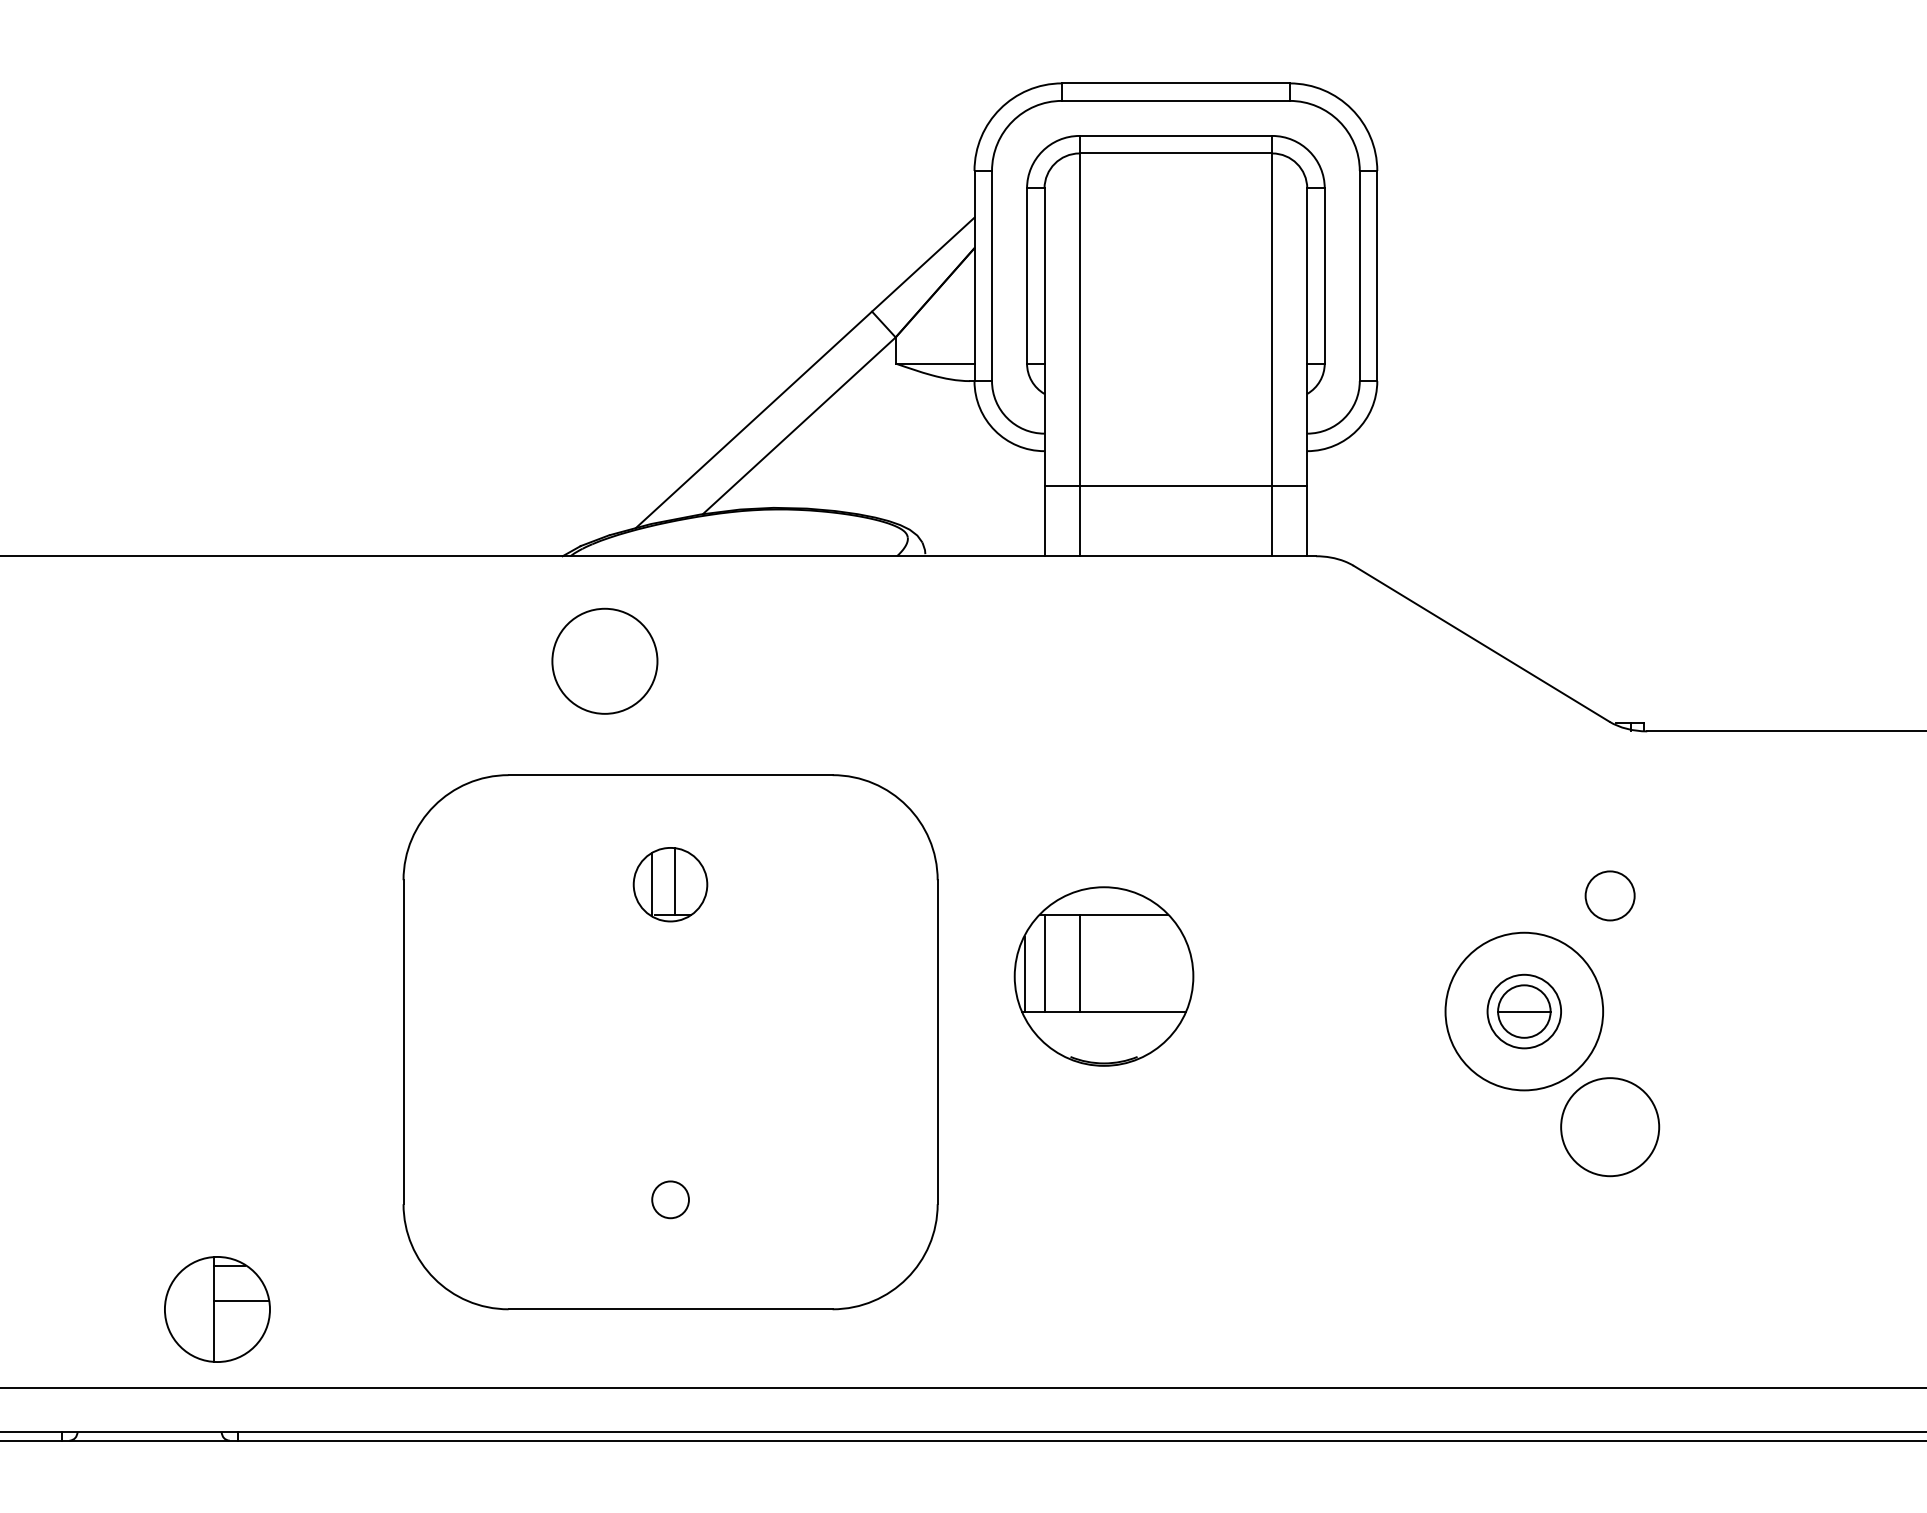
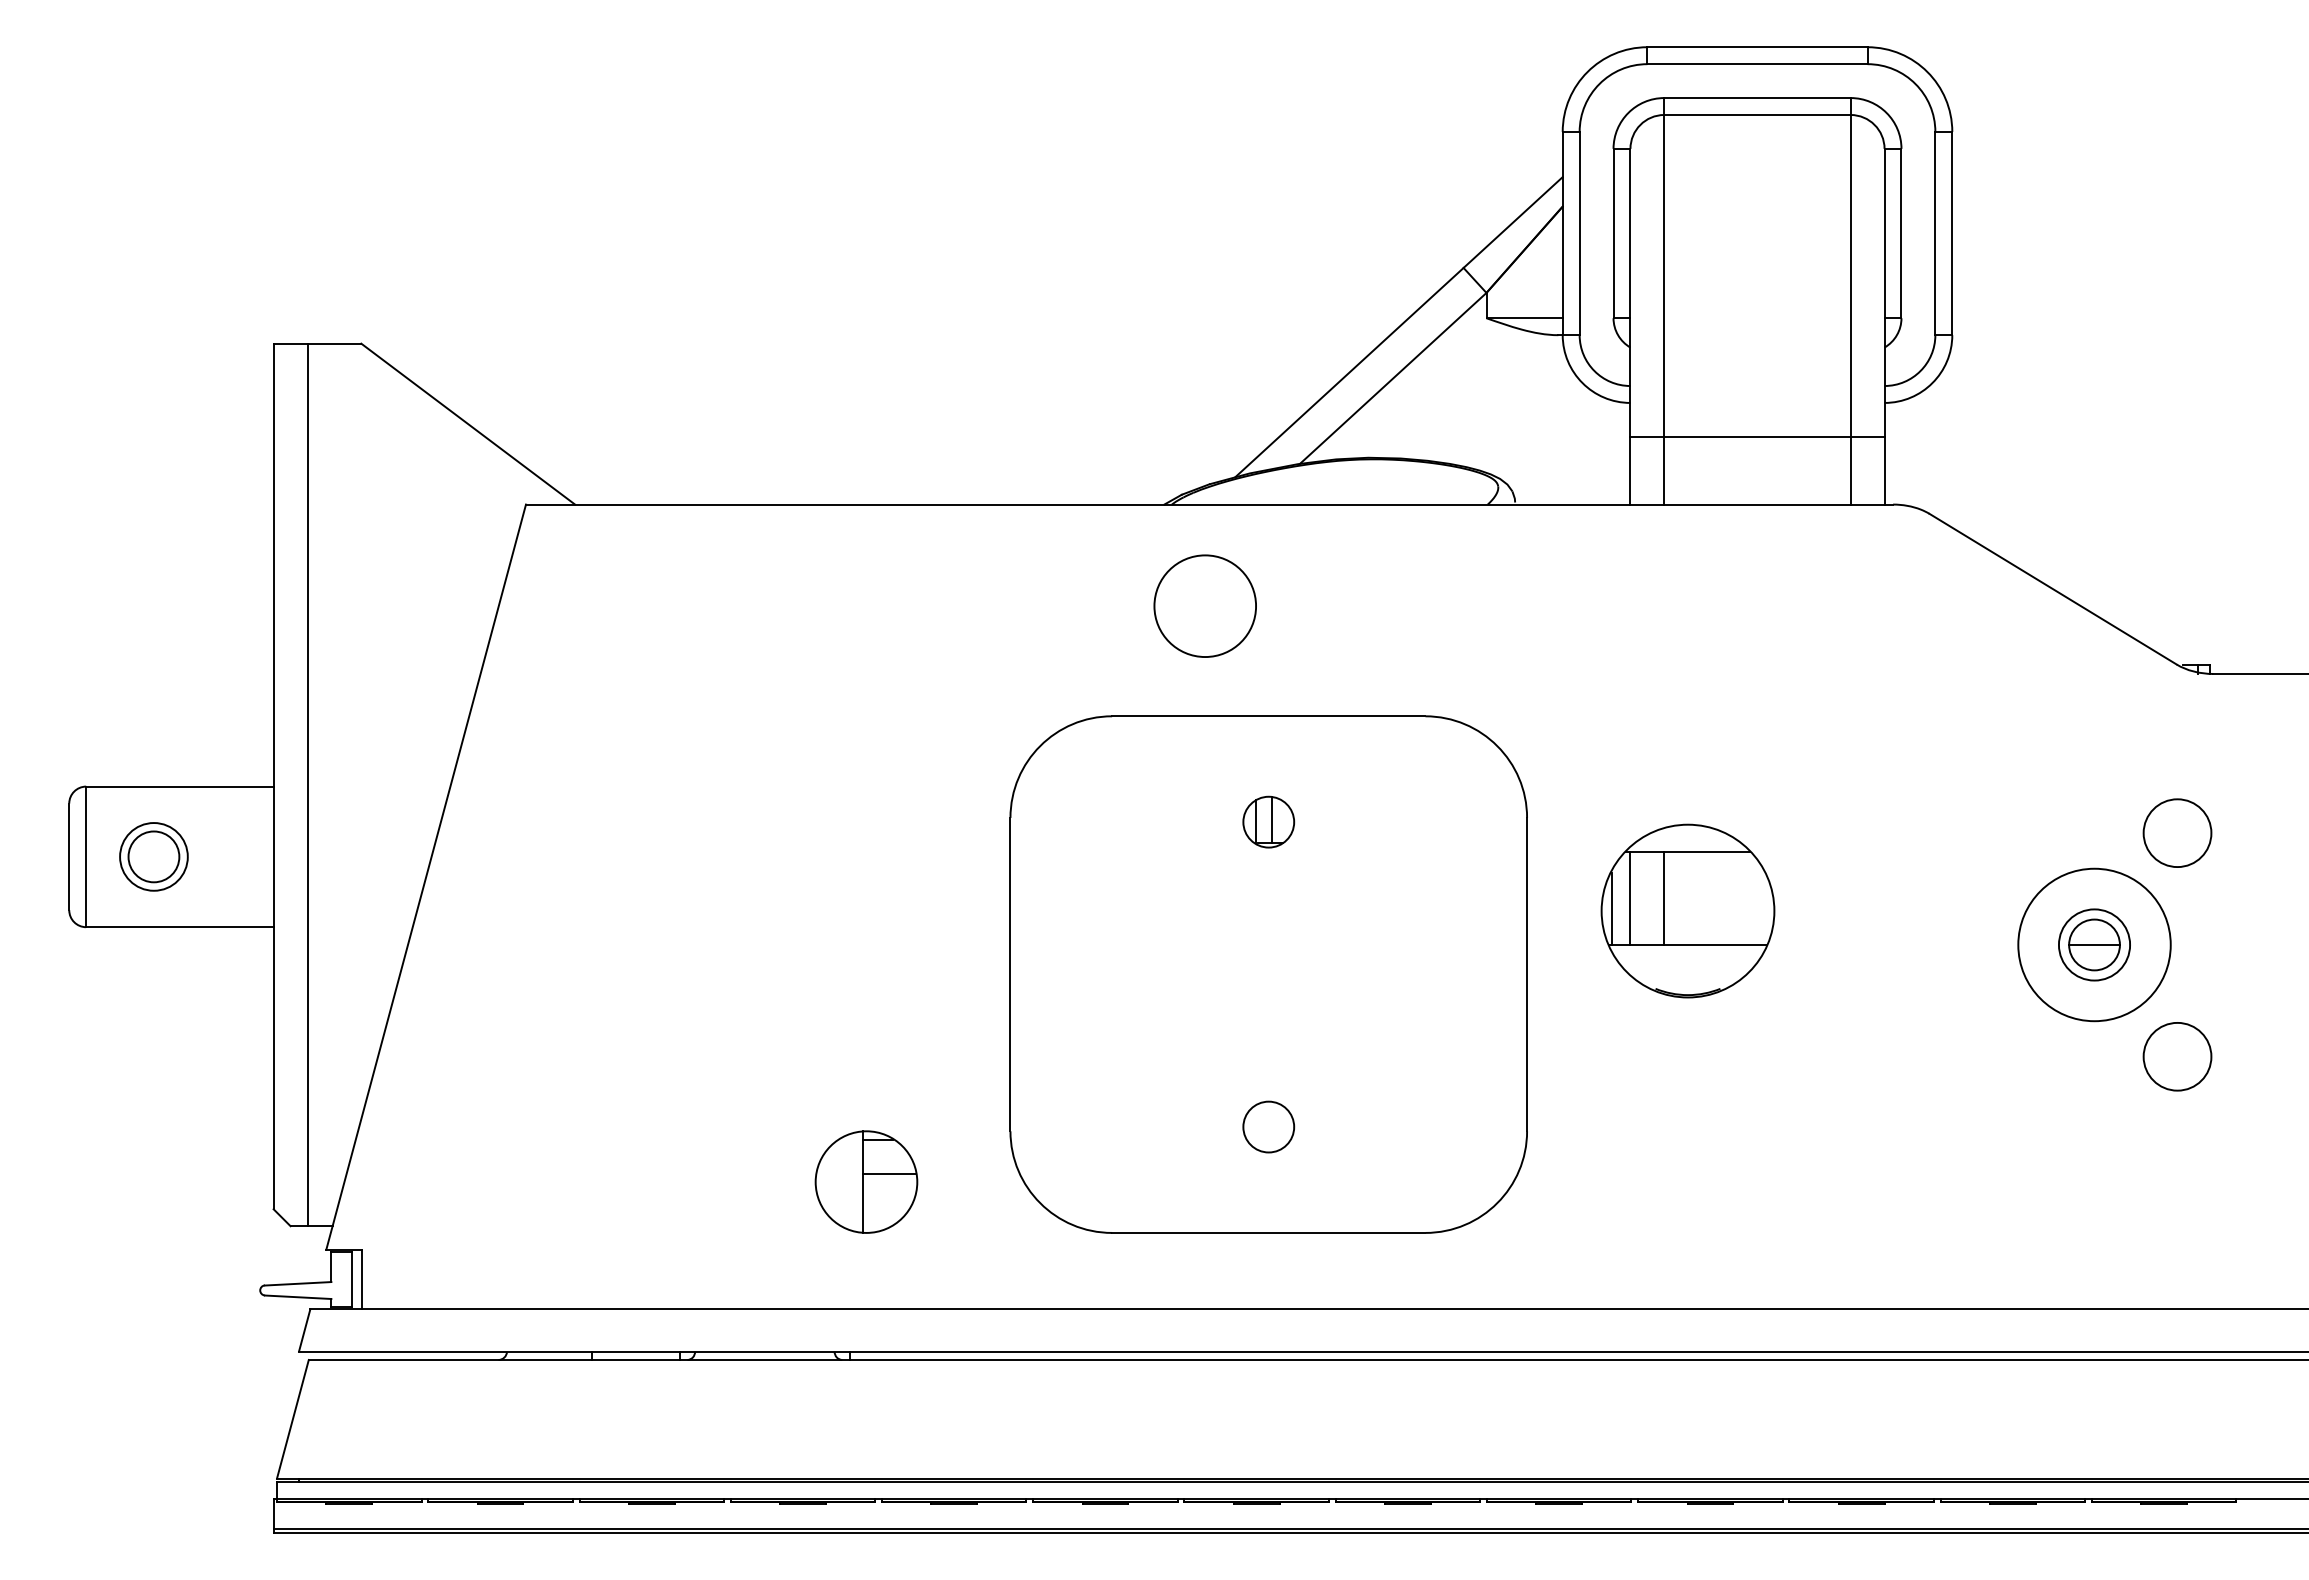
part: (670, 883) -> (1268, 821), size x0.71
circle: (1610, 895) -> (2177, 832), size x1.43
circle: (1610, 1126) -> (2177, 1056), size x0.71
circle: (670, 1199) -> (1268, 1126), size x1.43
part: (217, 1308) -> (866, 1181), moved

